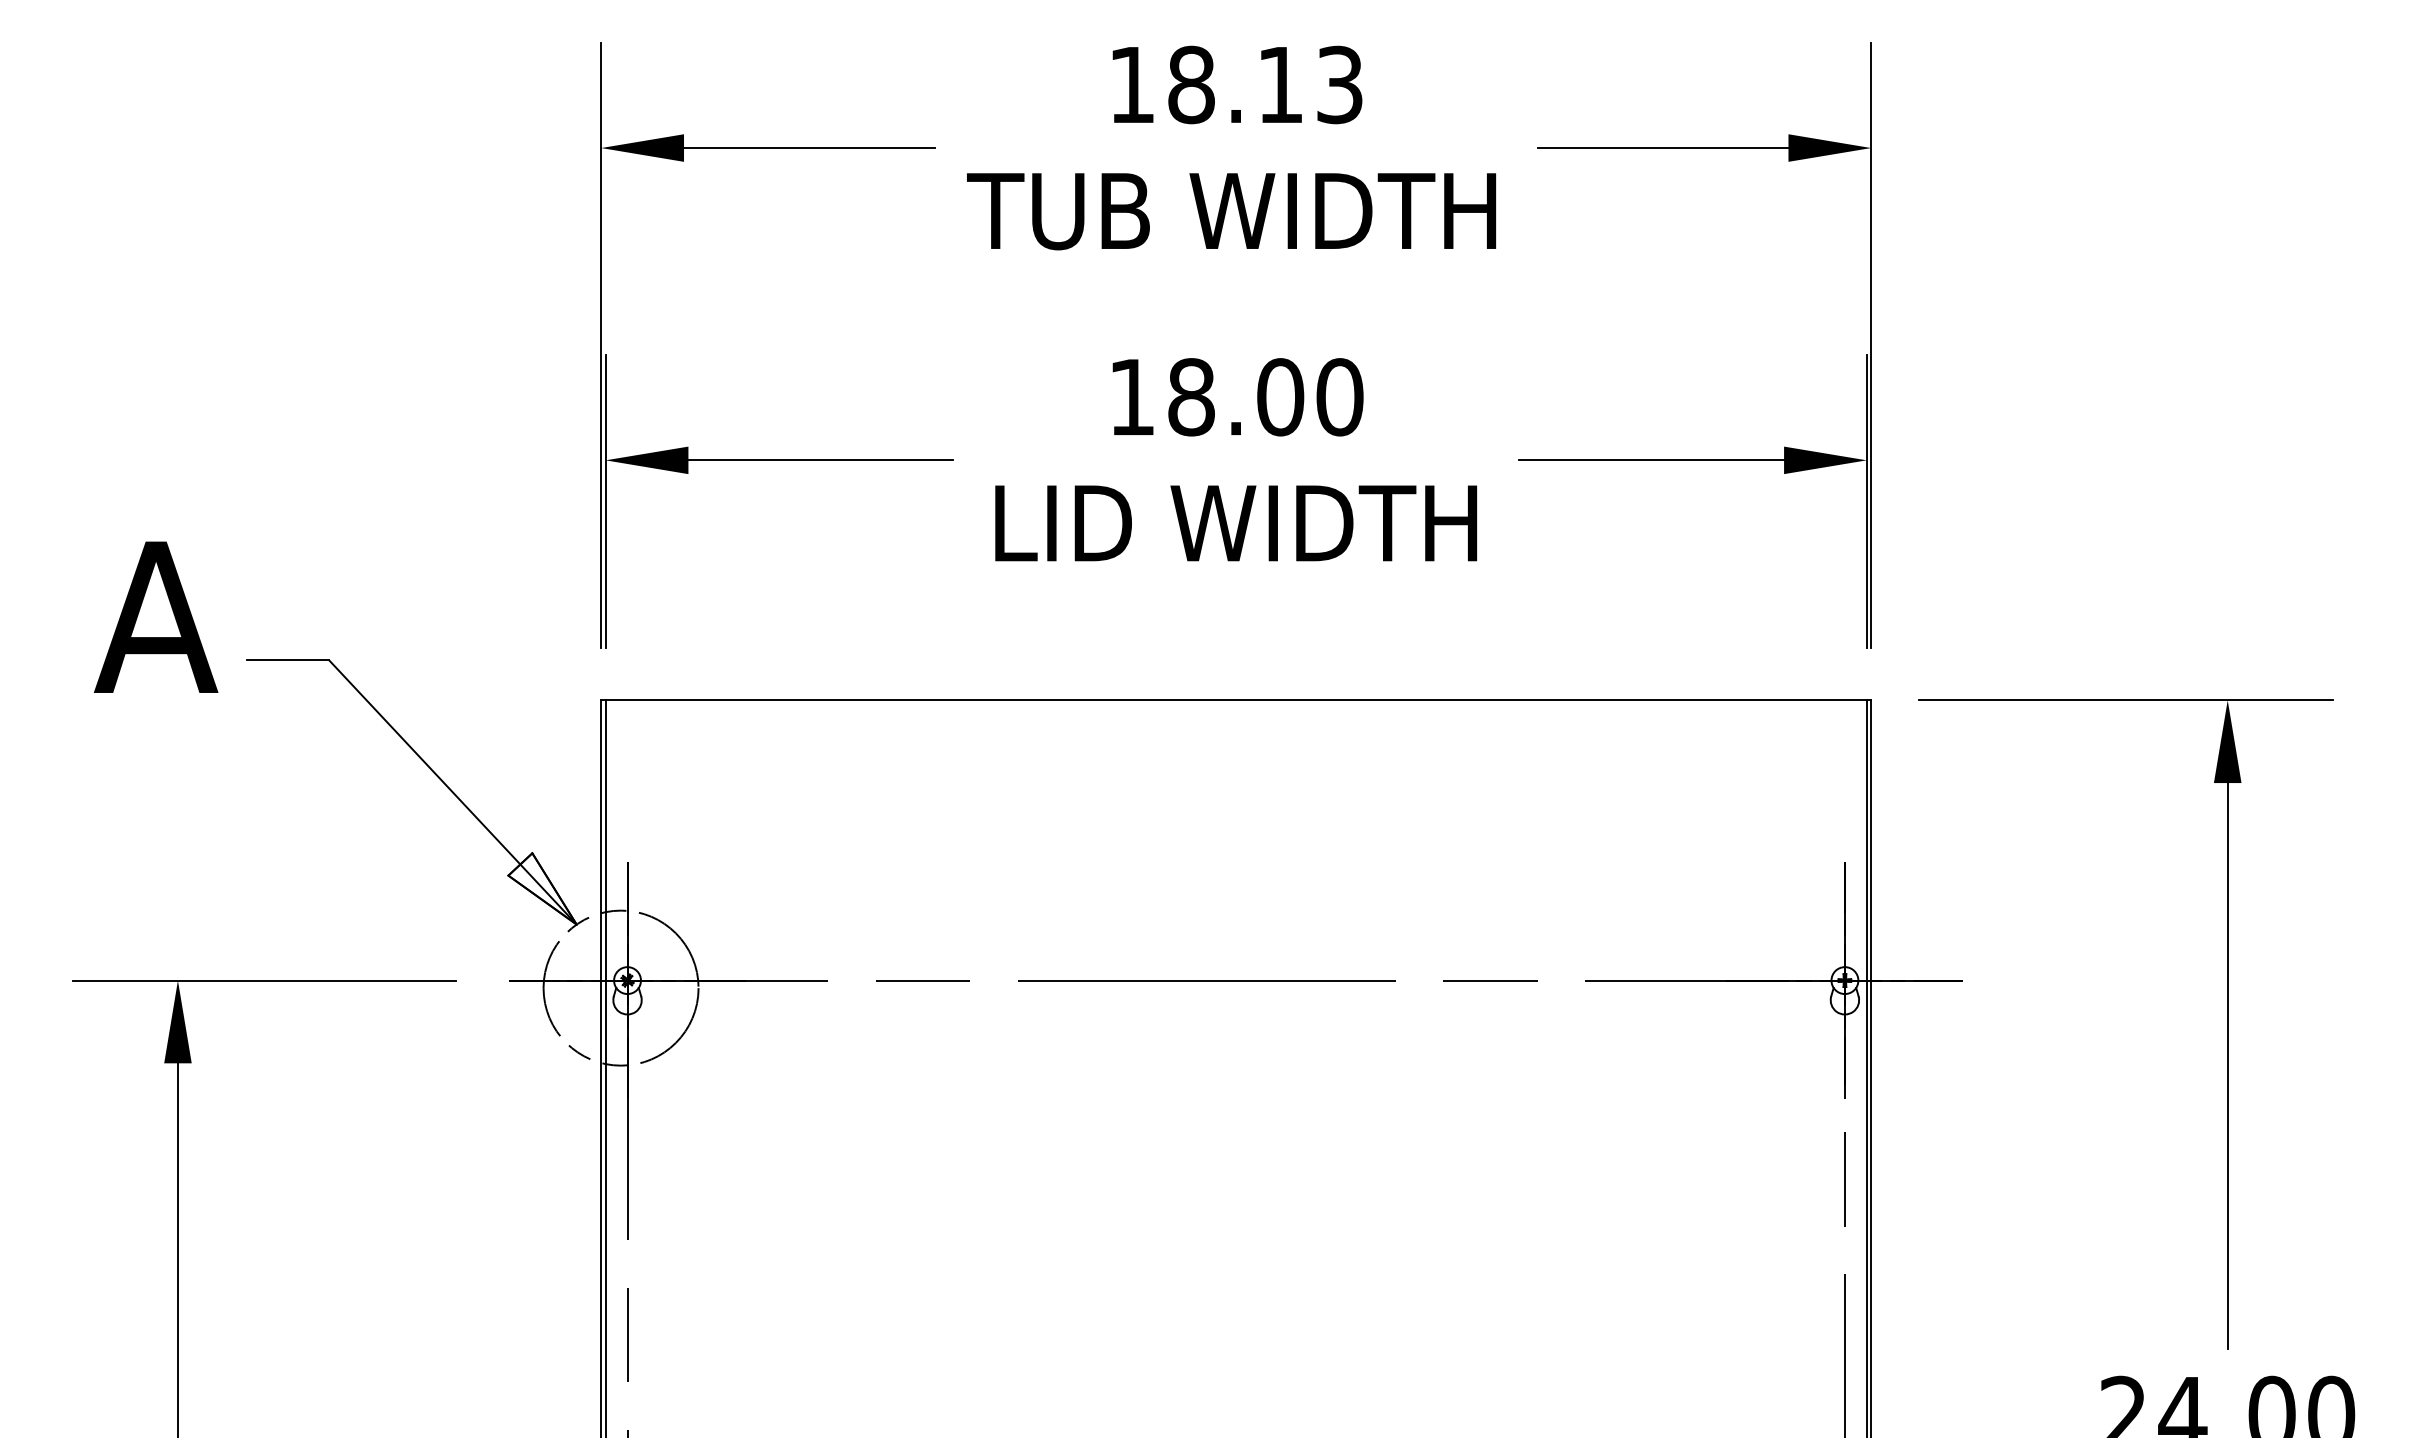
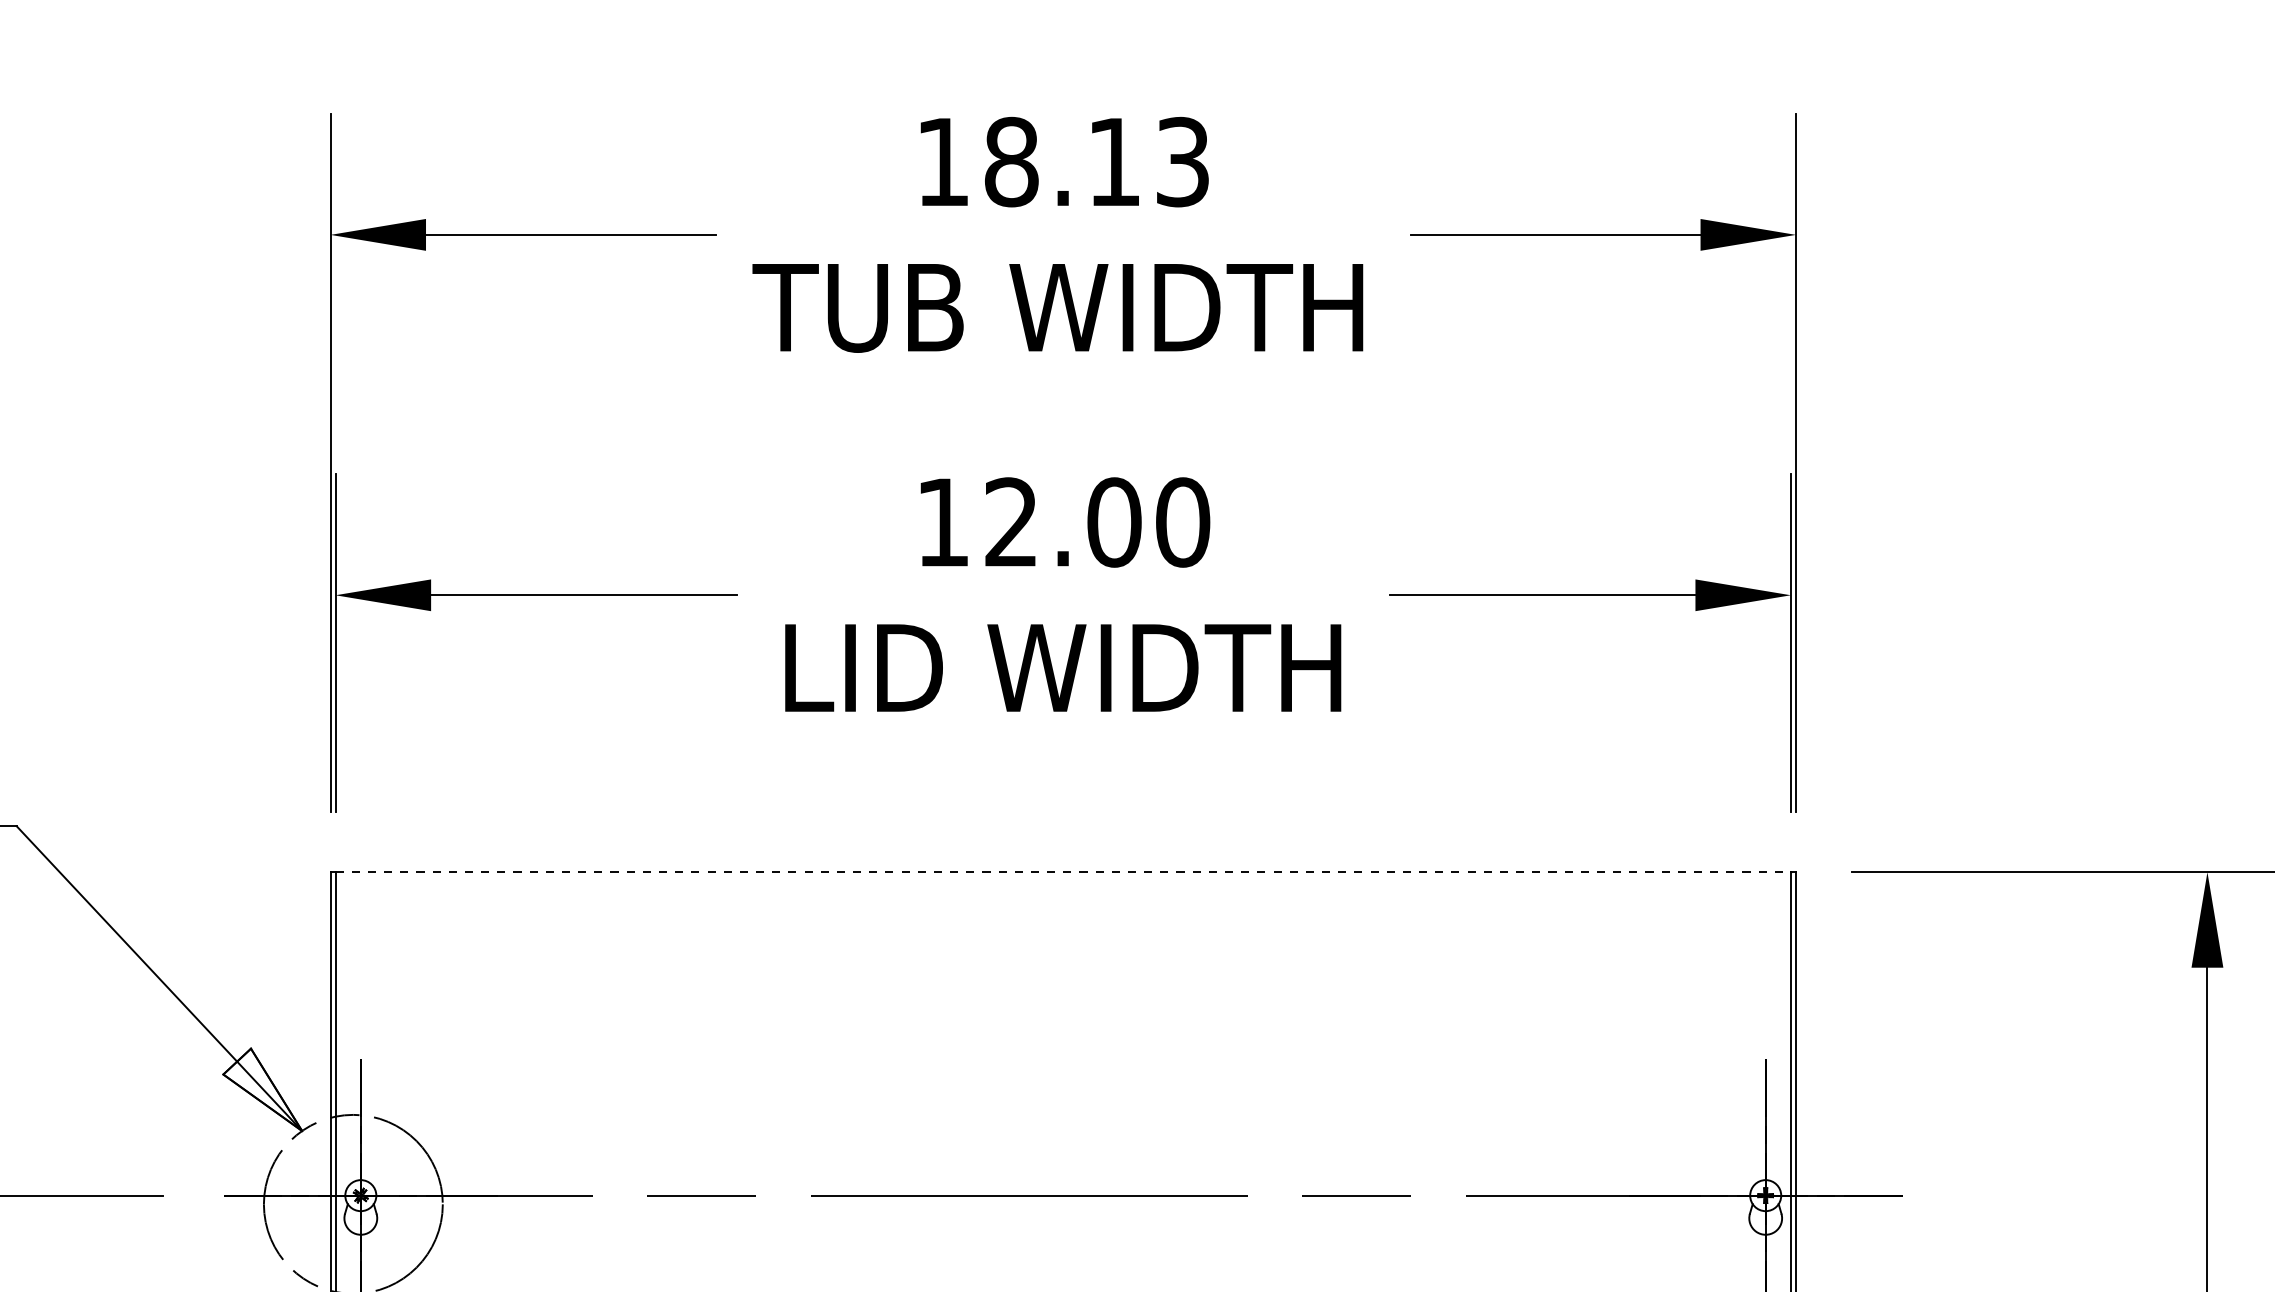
text: (1191, 397) -> (1011, 522), 18.00 -> 12.00
line: (1236, 700) -> (1063, 872), solid -> dashed

